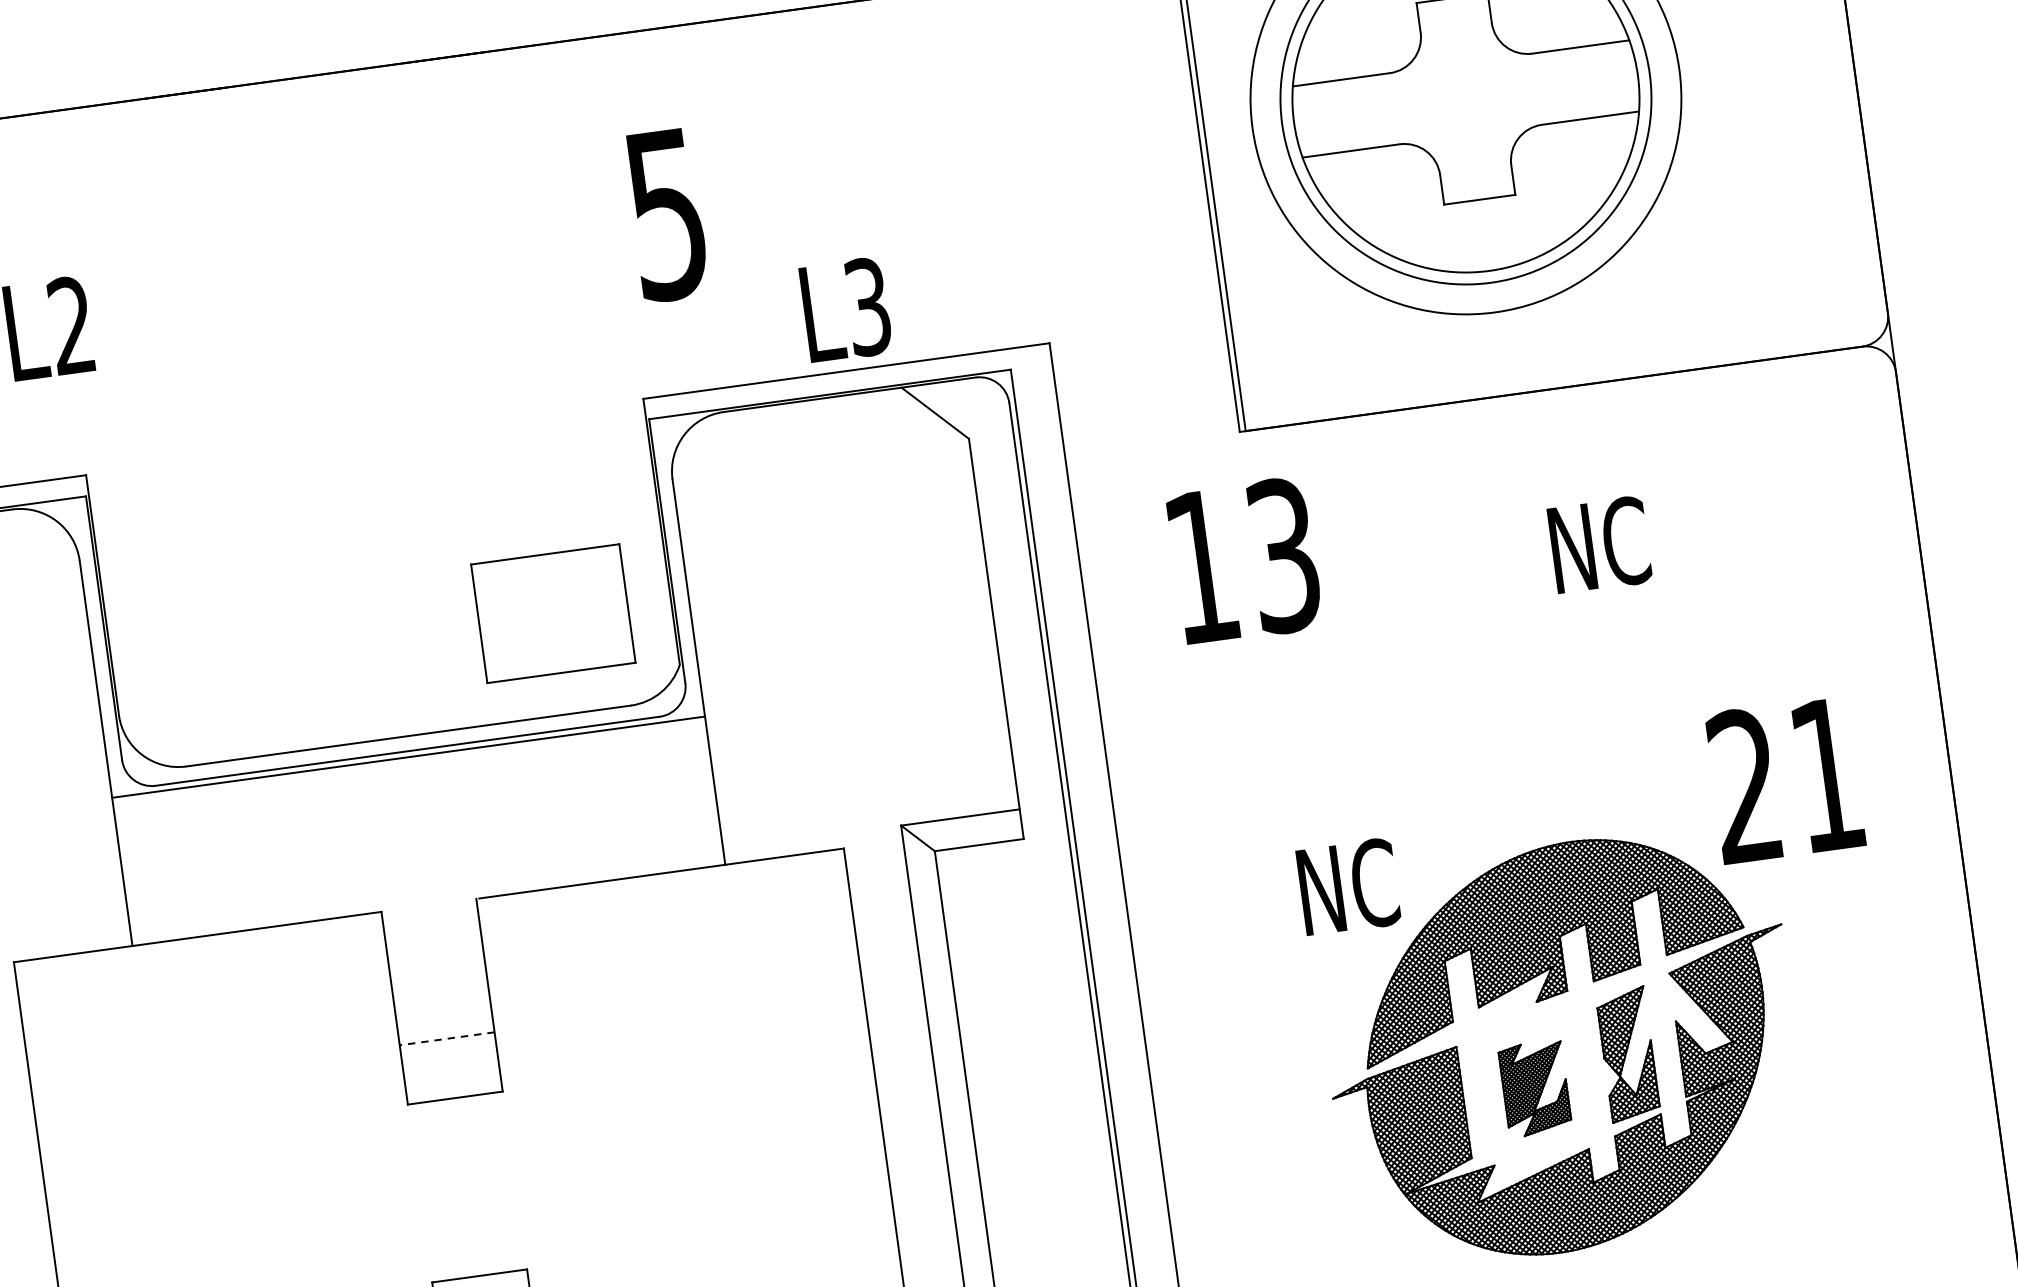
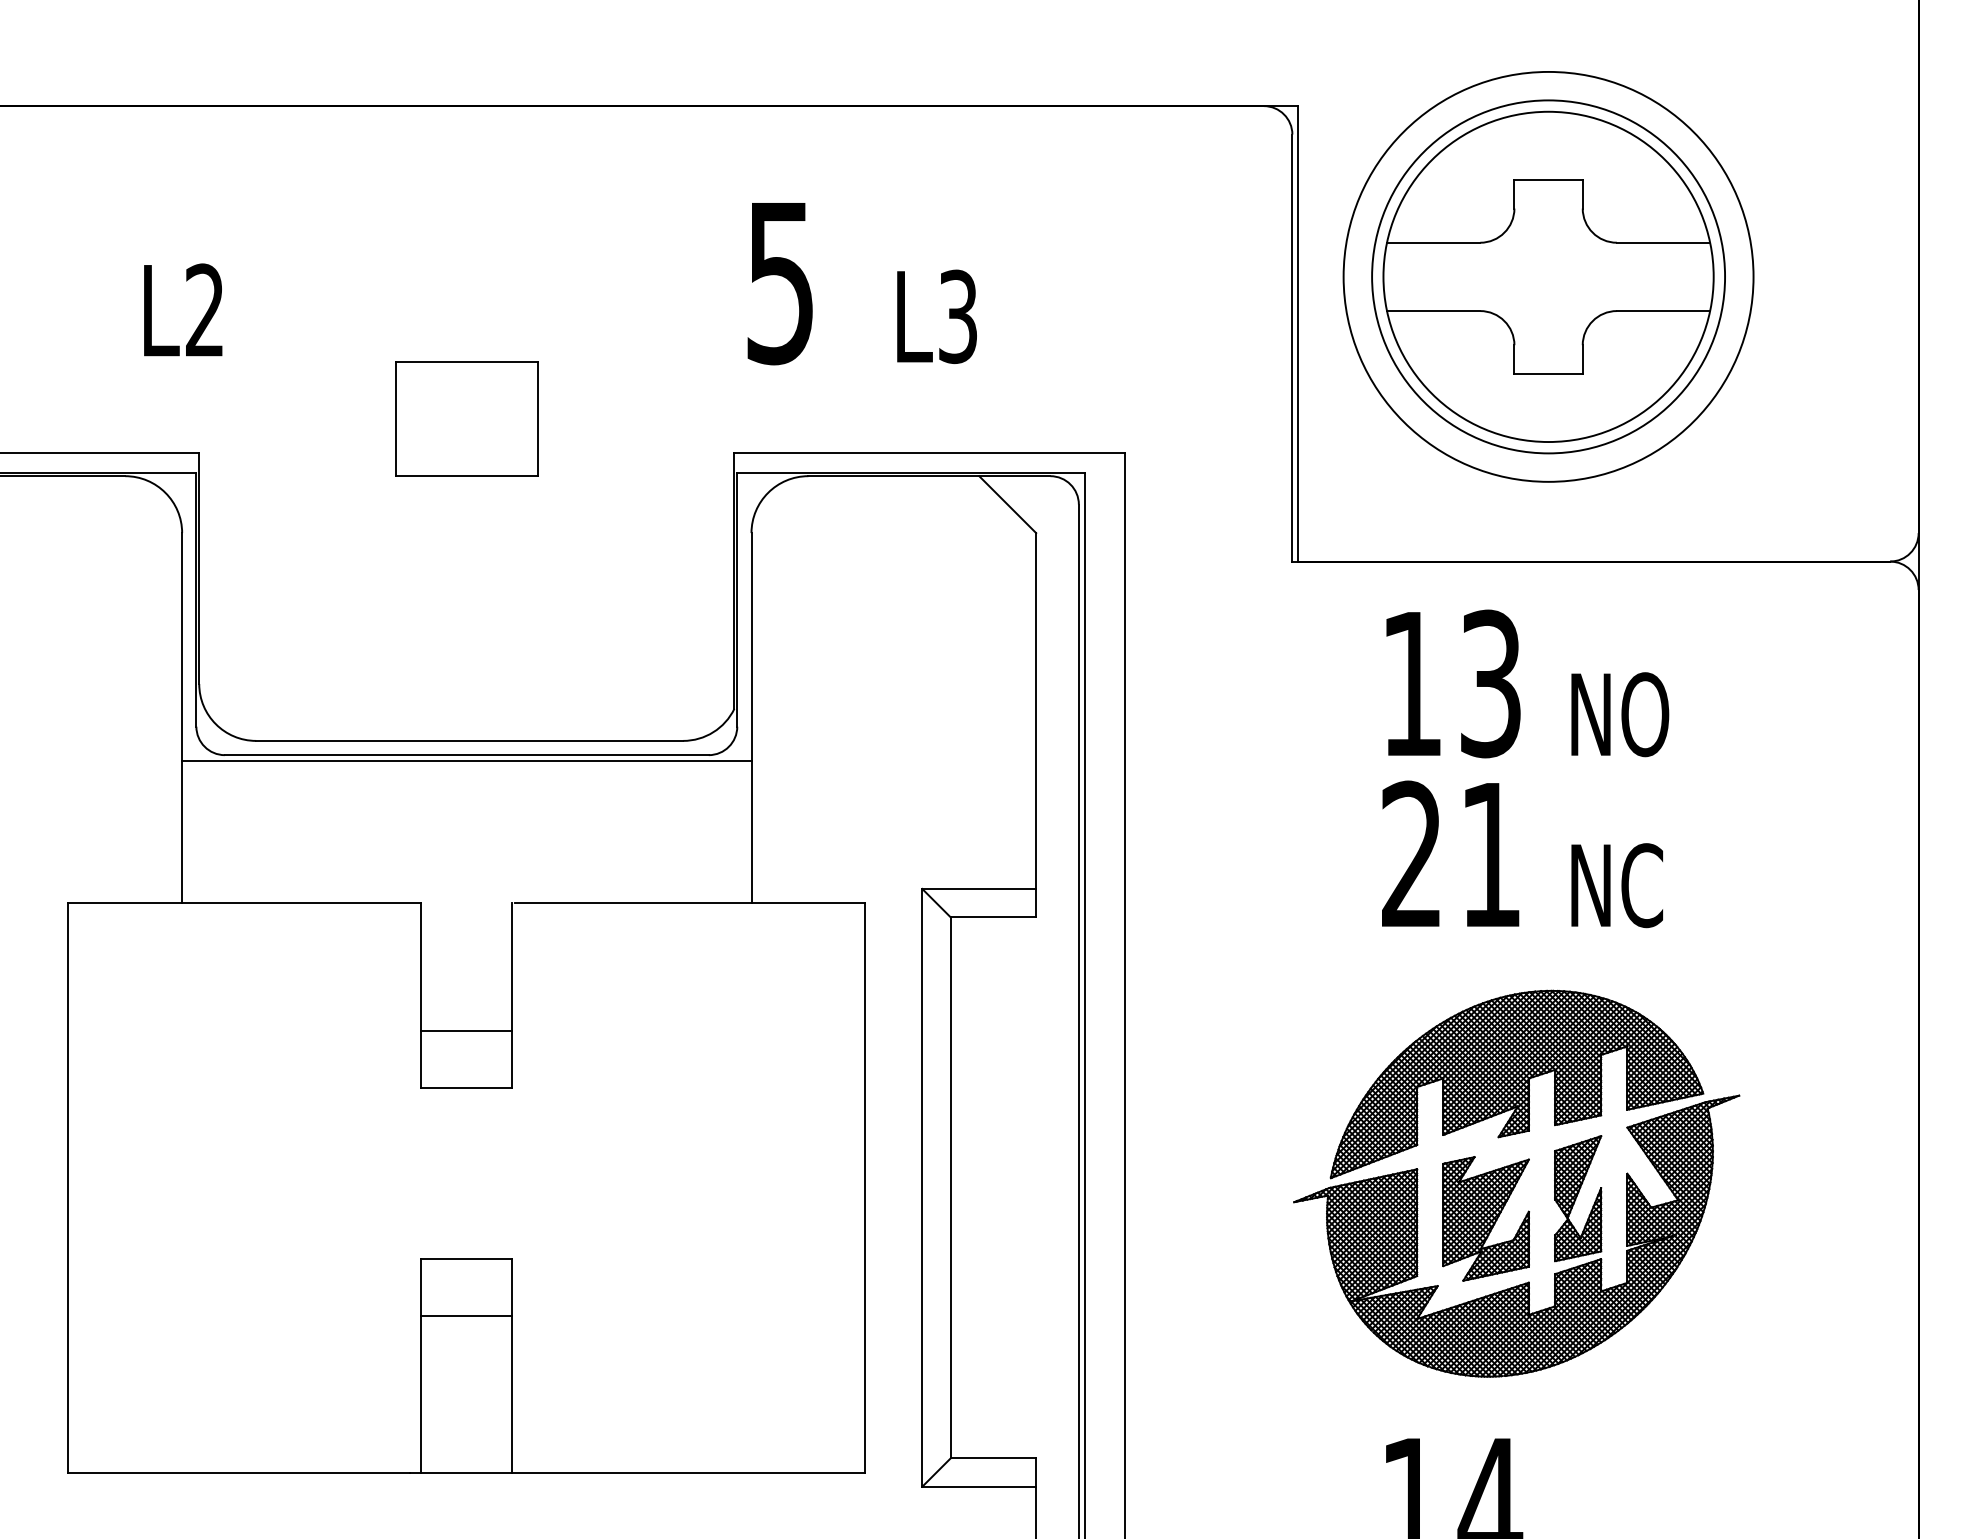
text: (845, 309) -> (936, 316), moved
text: (1632, 540) -> (1648, 714), NC -> NO
text: (1244, 560) -> (1453, 683), moved
part: (552, 612) -> (466, 418), moved
text: (1785, 779) -> (1450, 853), moved
text: (1347, 886) -> (1616, 885), moved
line: (446, 1039) -> (466, 1031), dashed -> solid
part: (1534, 1088) -> (1485, 1218), size x1.43

